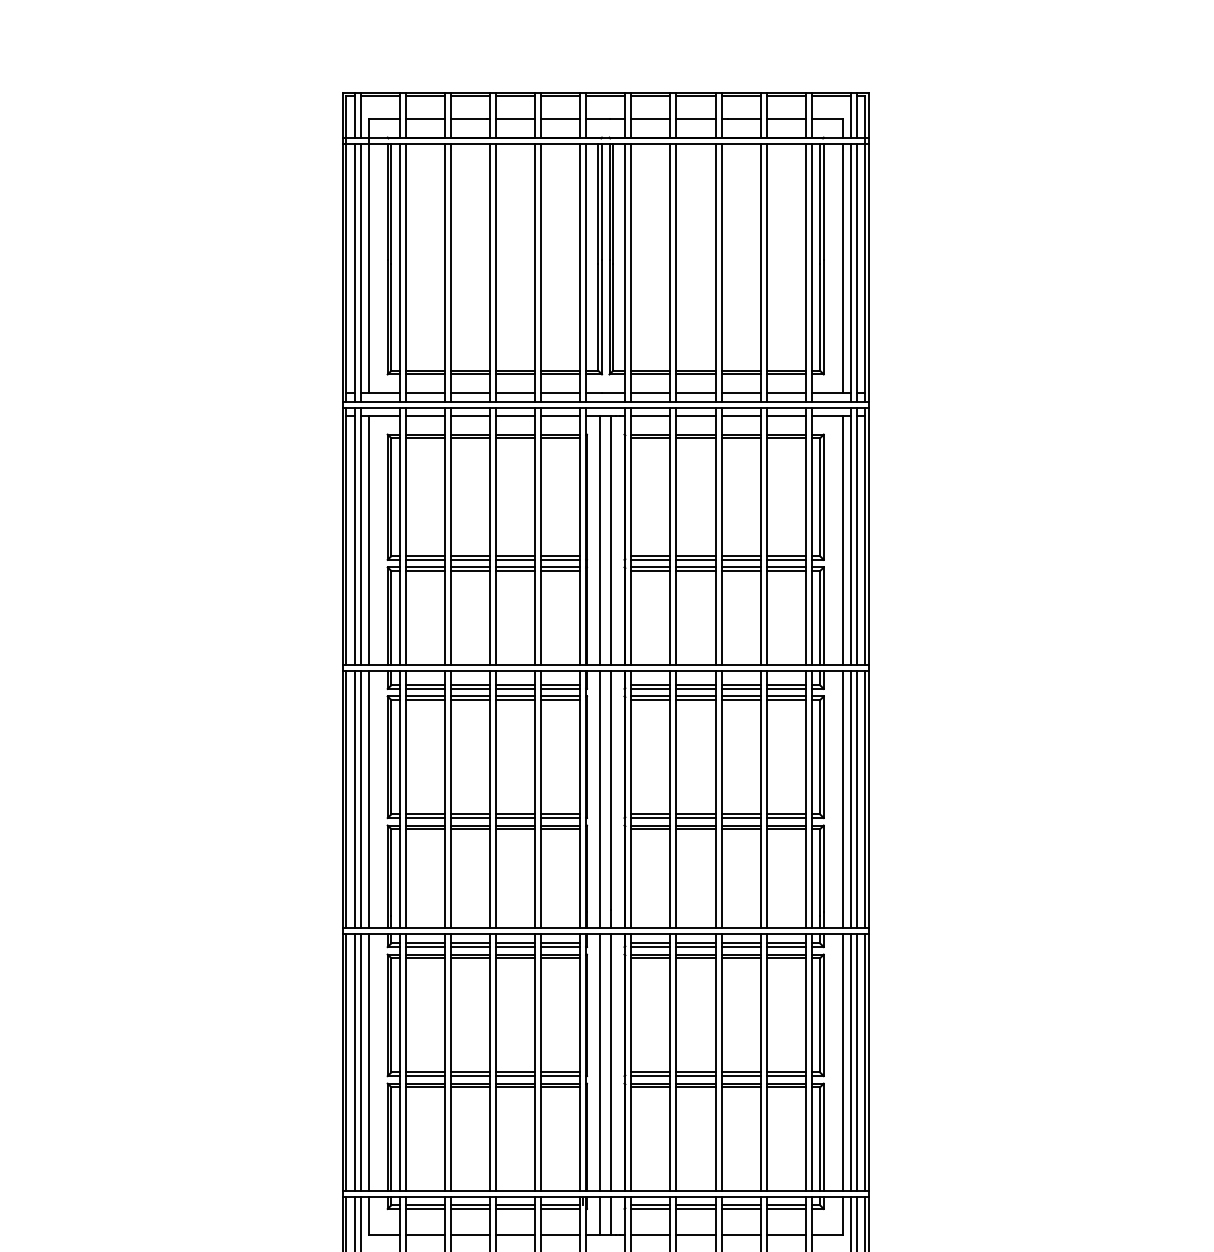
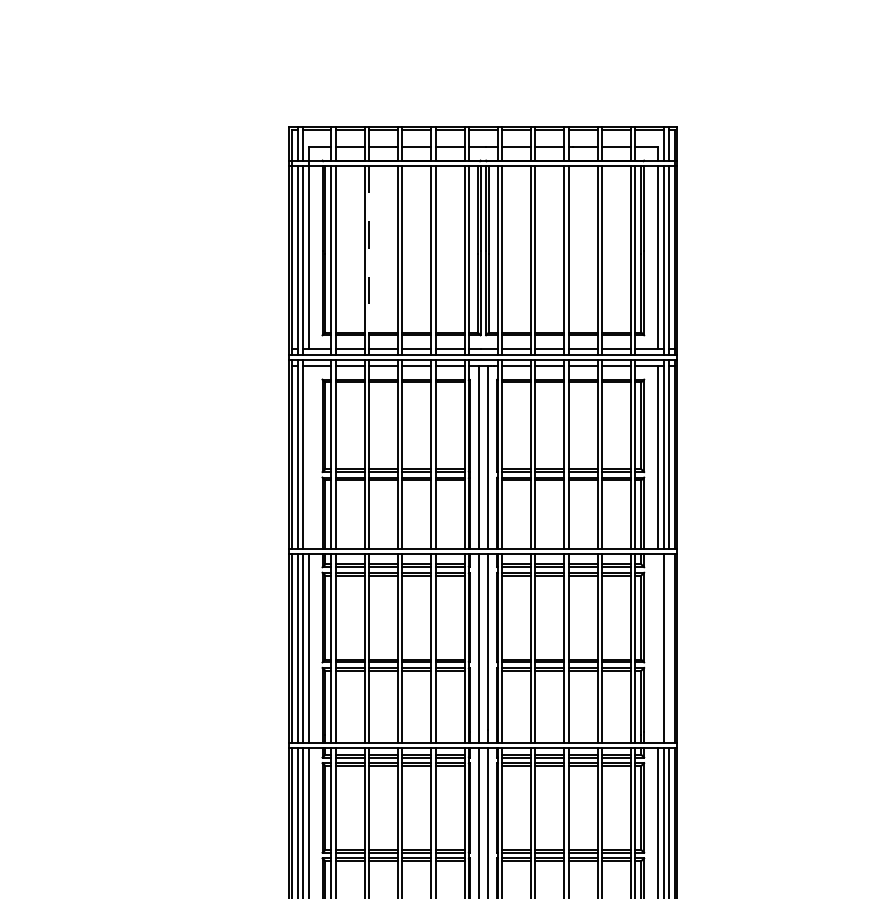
line: (450, 272) -> (368, 260), solid -> dashed
line: (368, 539) -> (308, 457), removed
line: (842, 798) -> (657, 648), removed
line: (856, 798) -> (668, 648), removed

